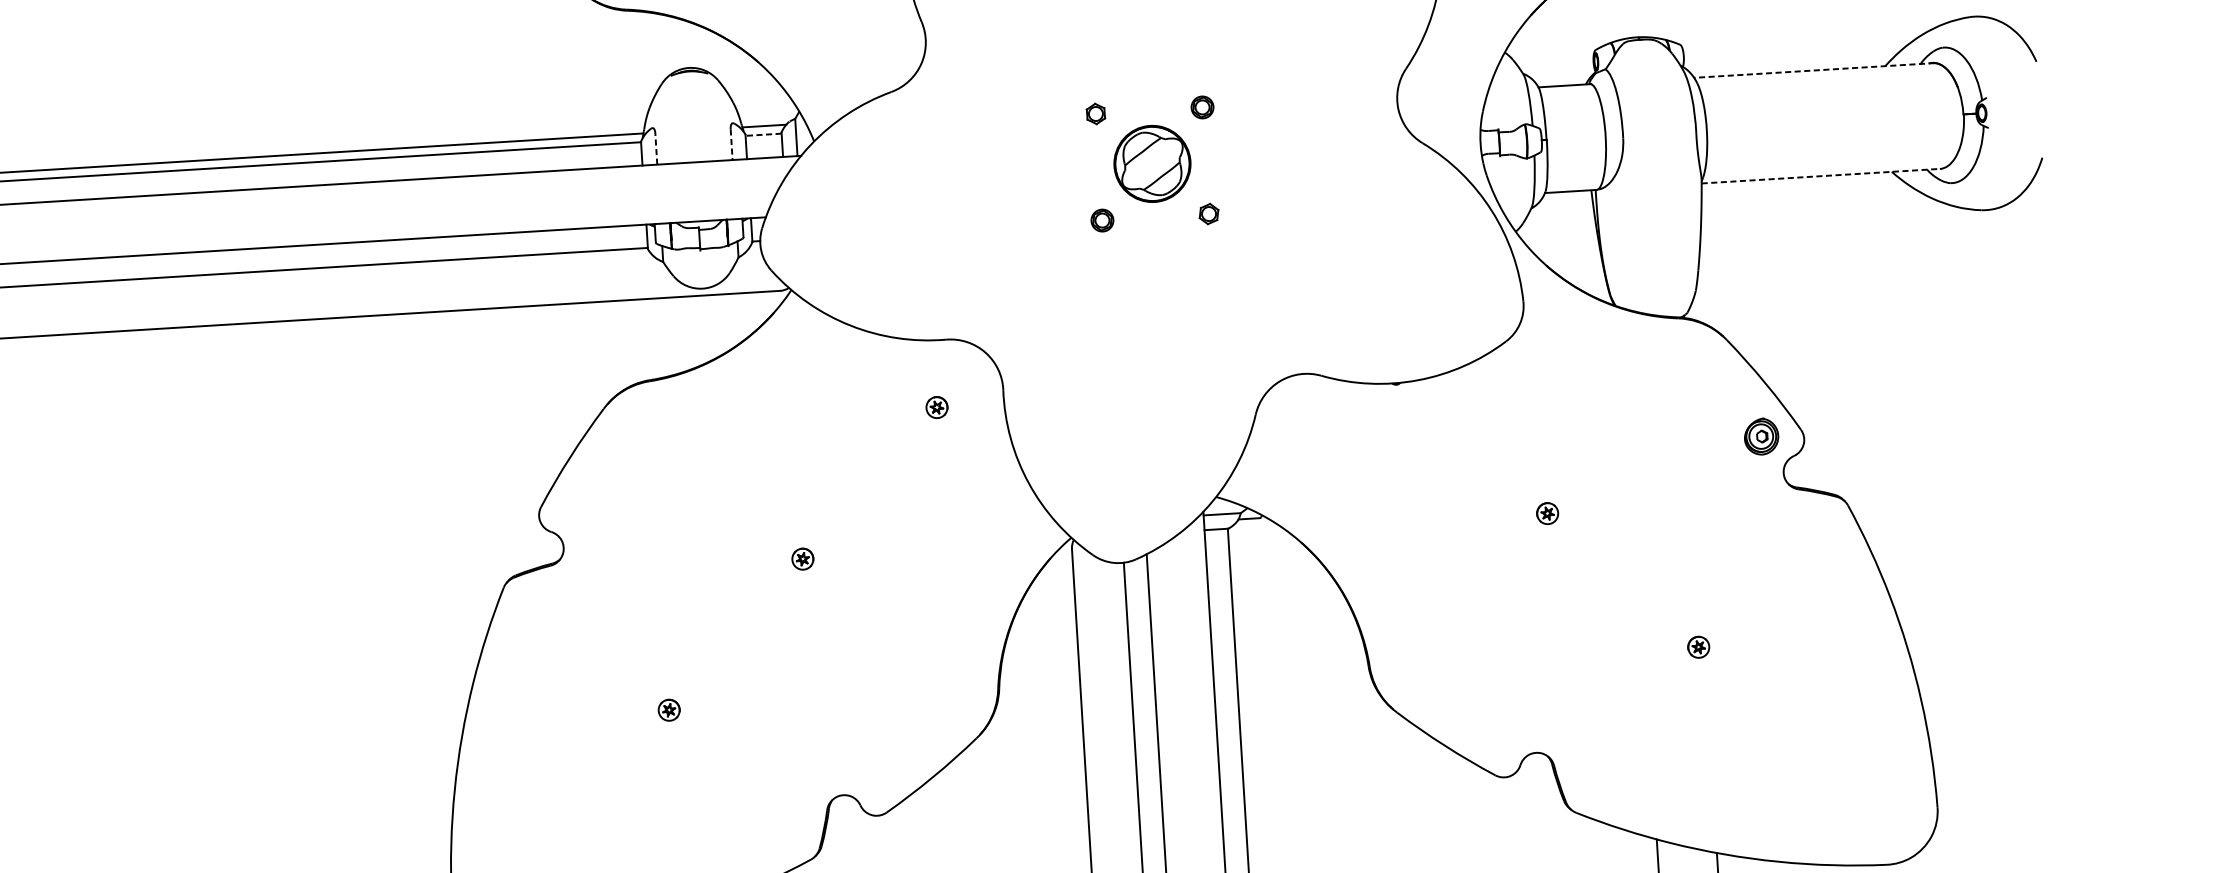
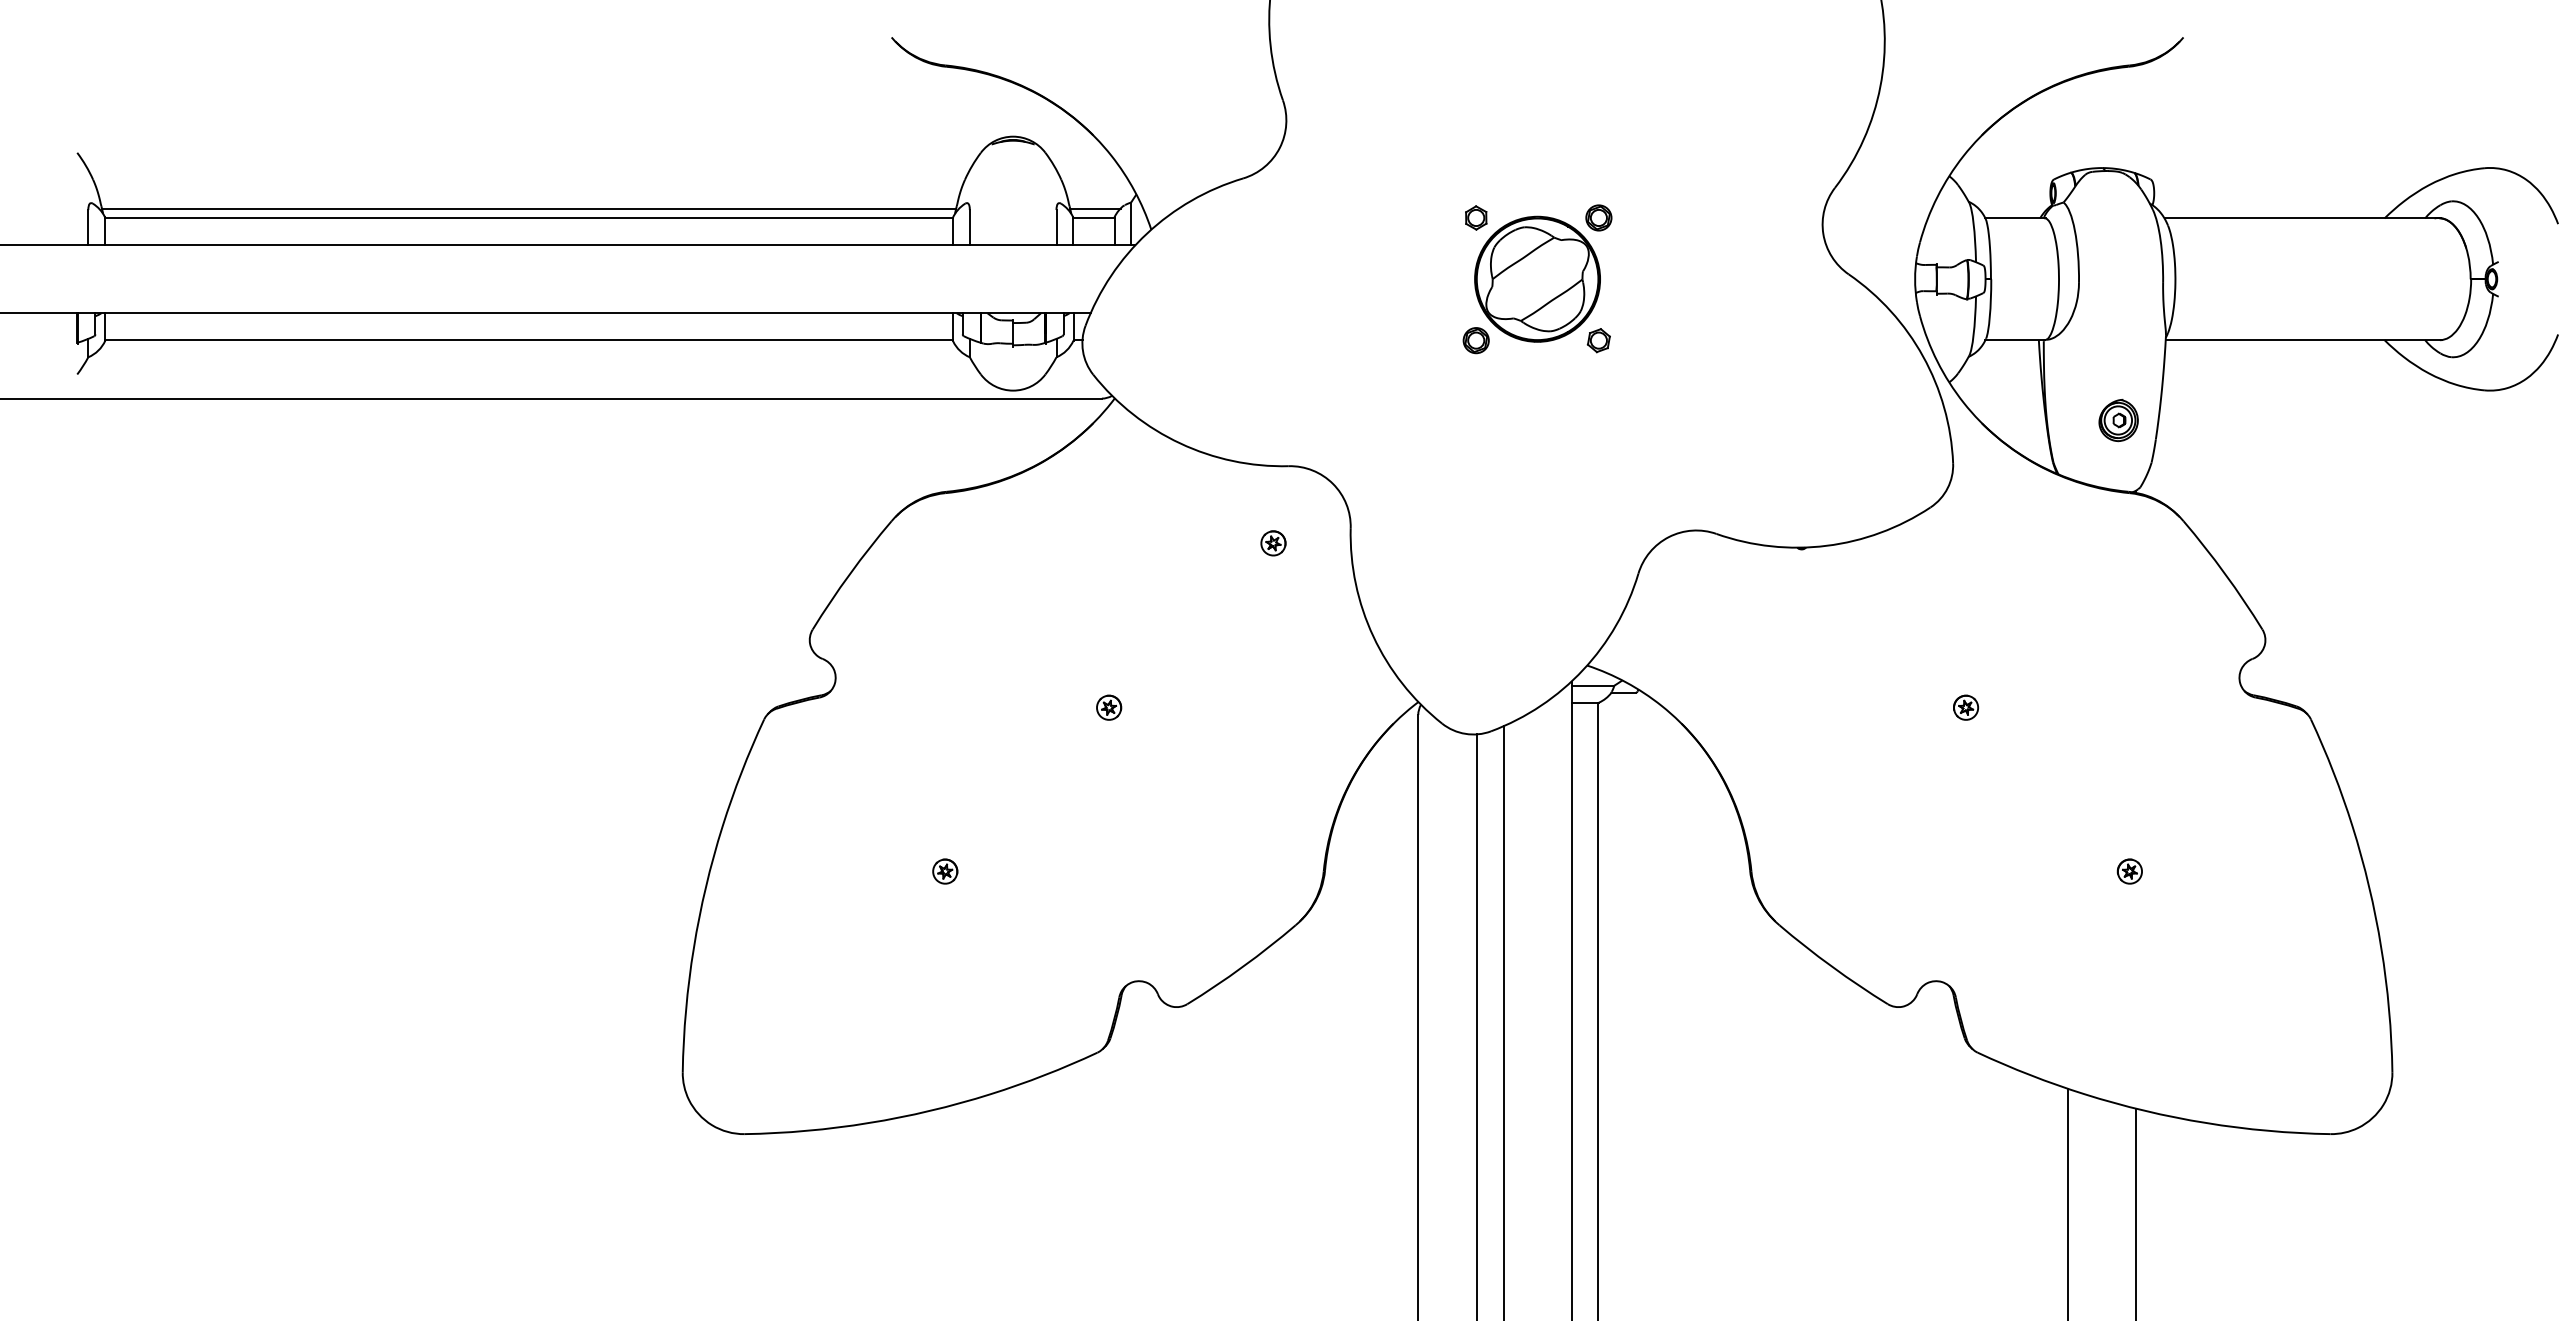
line: (1814, 70) -> (2302, 218), dashed -> solid
line: (763, 134) -> (1093, 218), dashed -> solid
line: (731, 144) -> (1056, 227), dashed -> solid
line: (656, 149) -> (969, 227), dashed -> solid
part: (1152, 163) -> (1537, 278), size x1.43
line: (1821, 176) -> (2303, 340), dashed -> solid
part: (1761, 436) -> (2118, 420), moved

